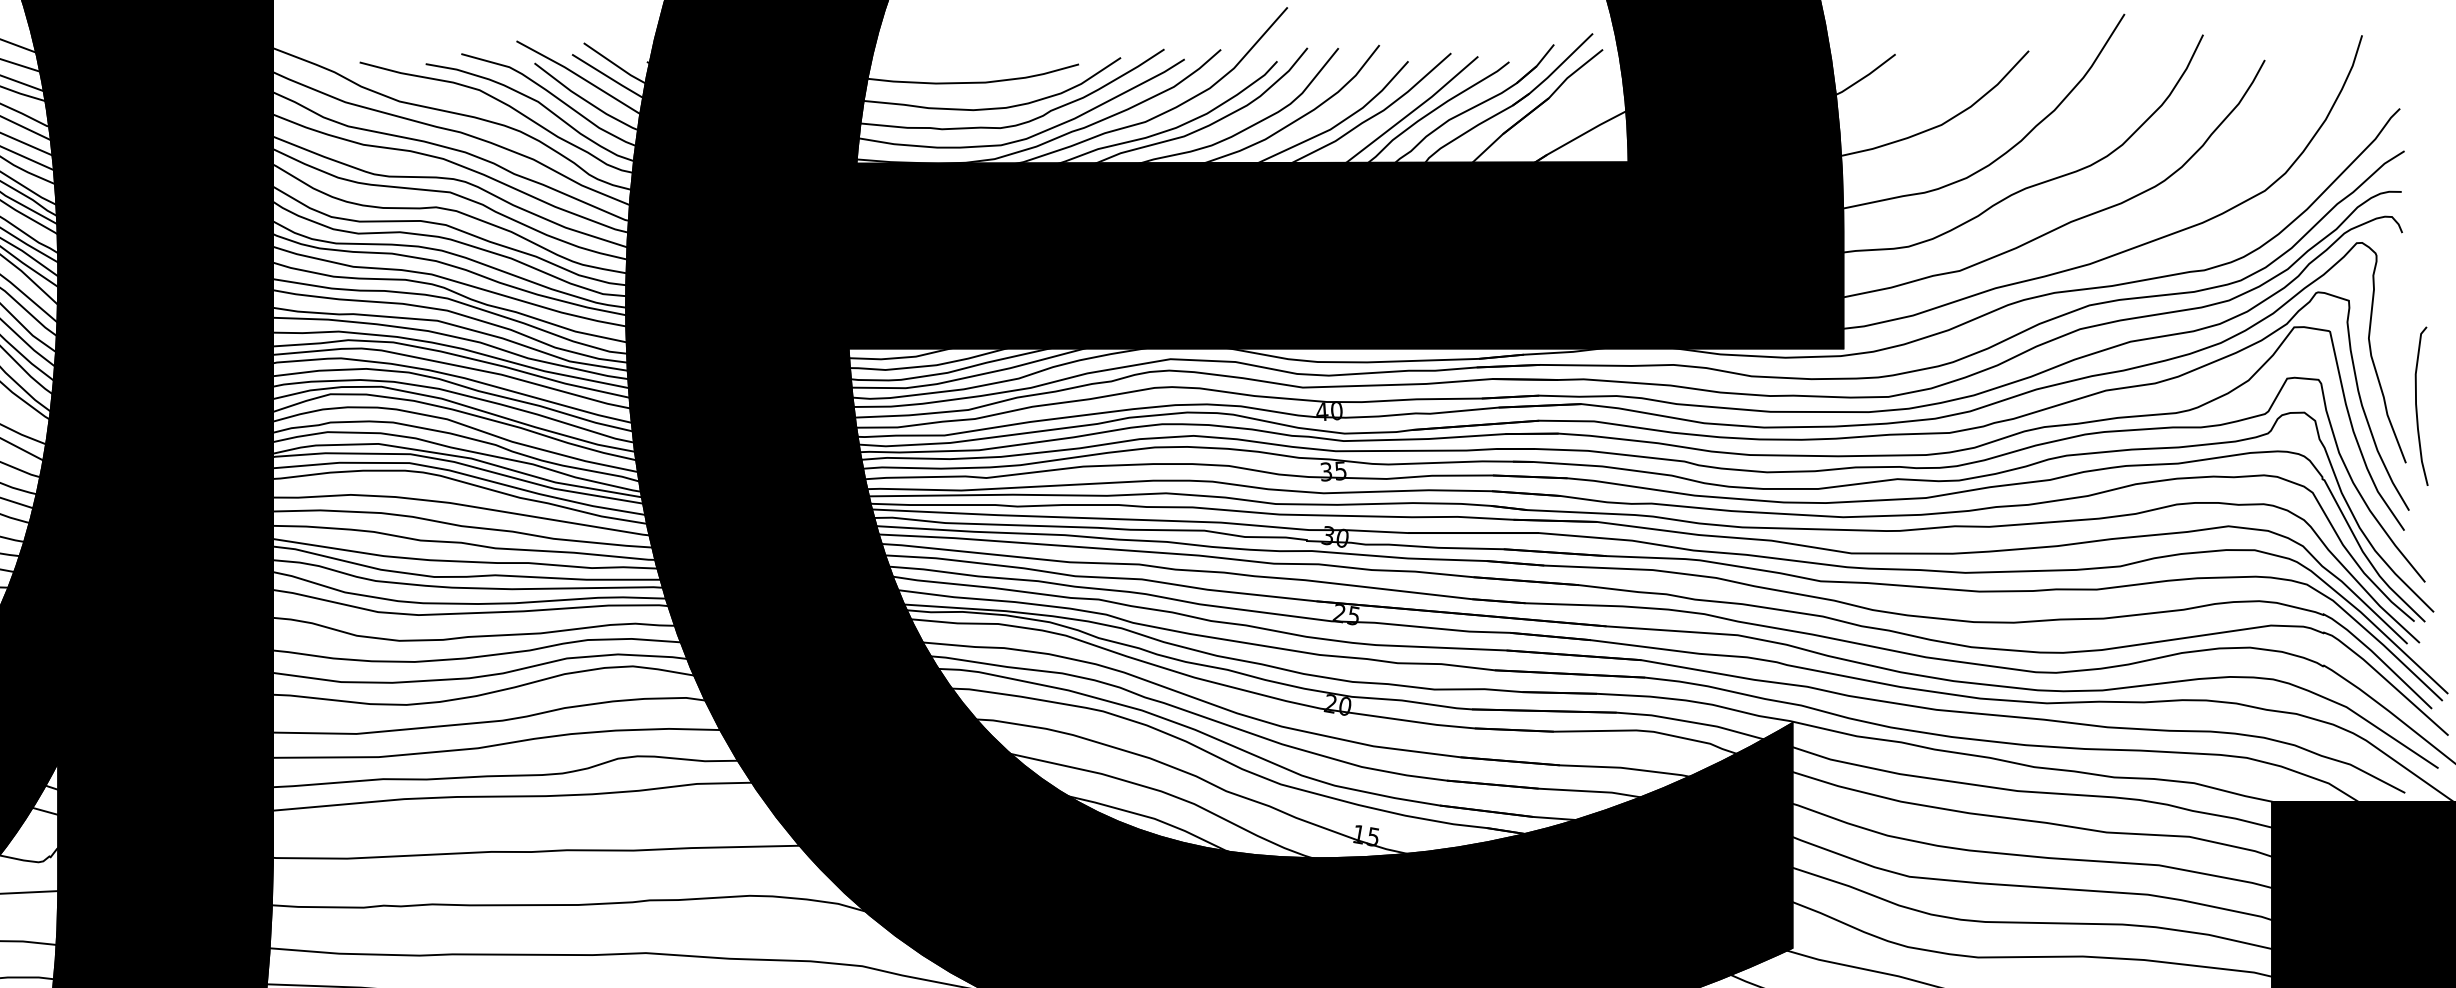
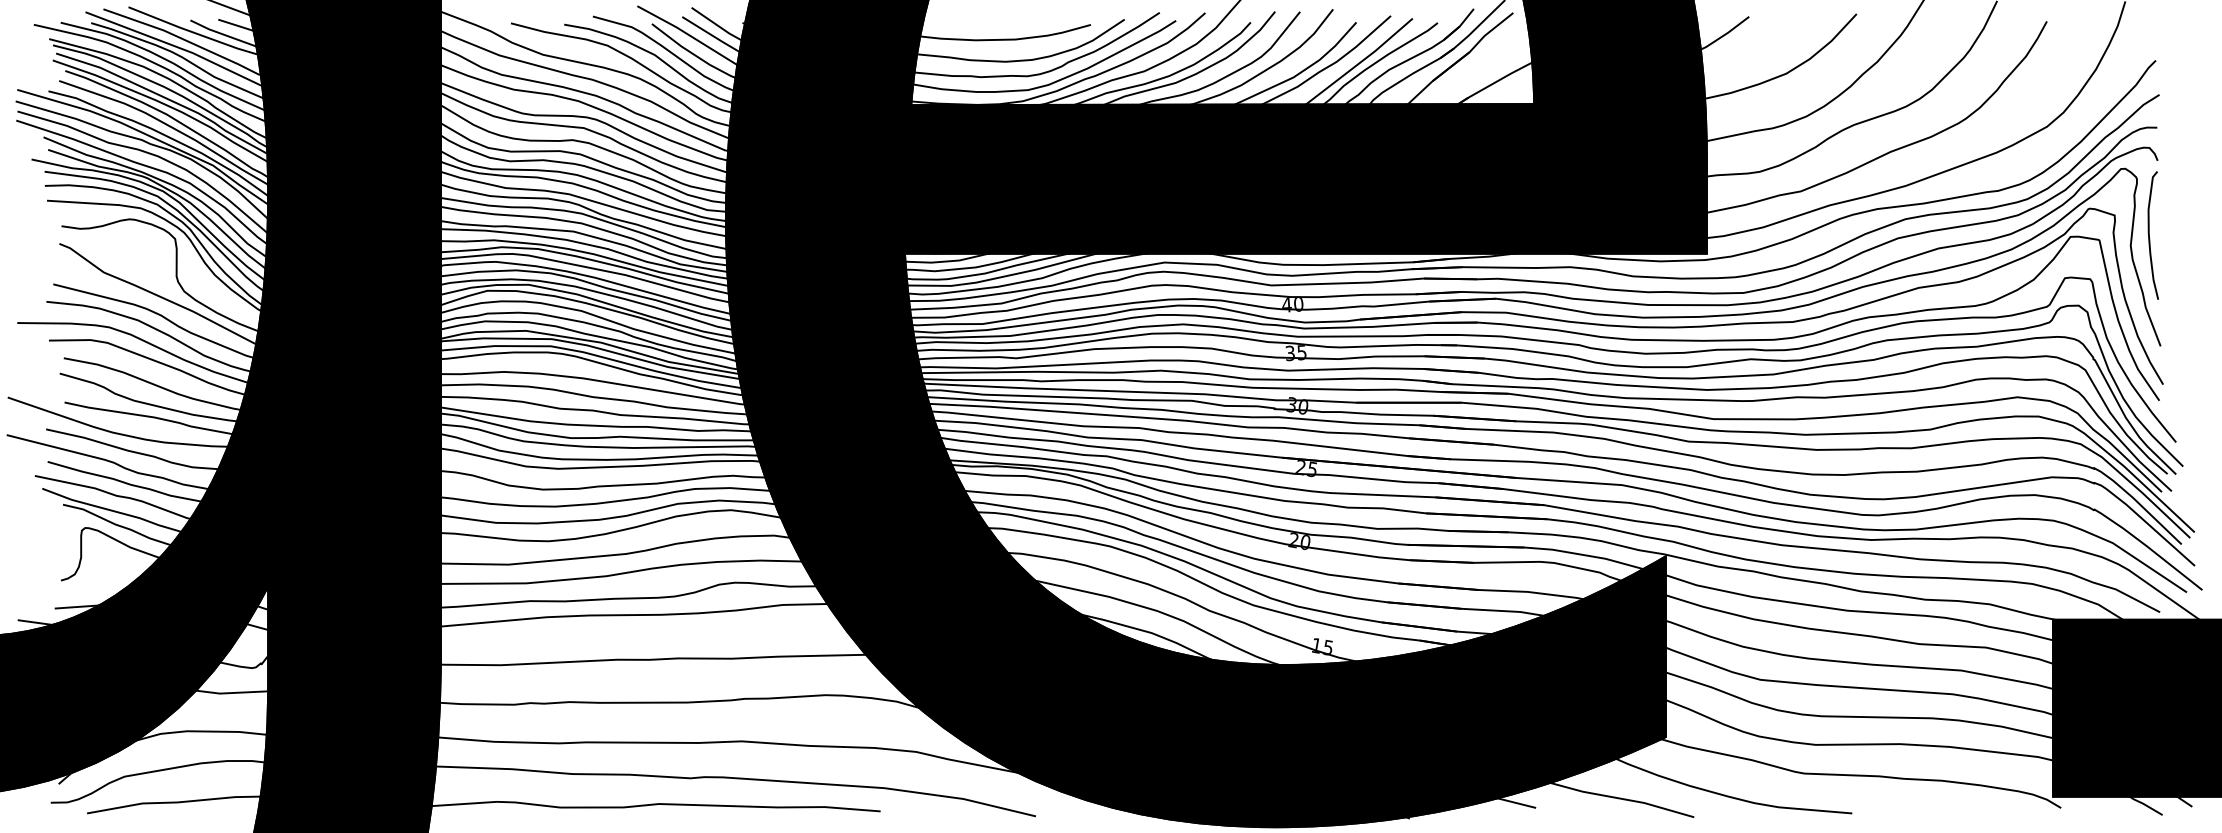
curve: (2416, 406) -> (2149, 235), moved

